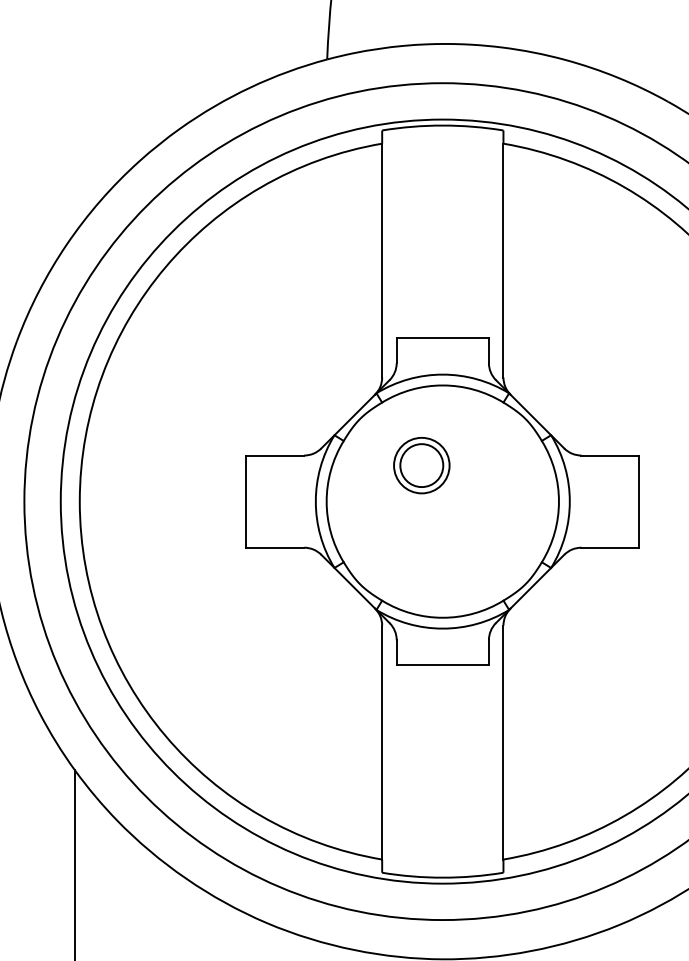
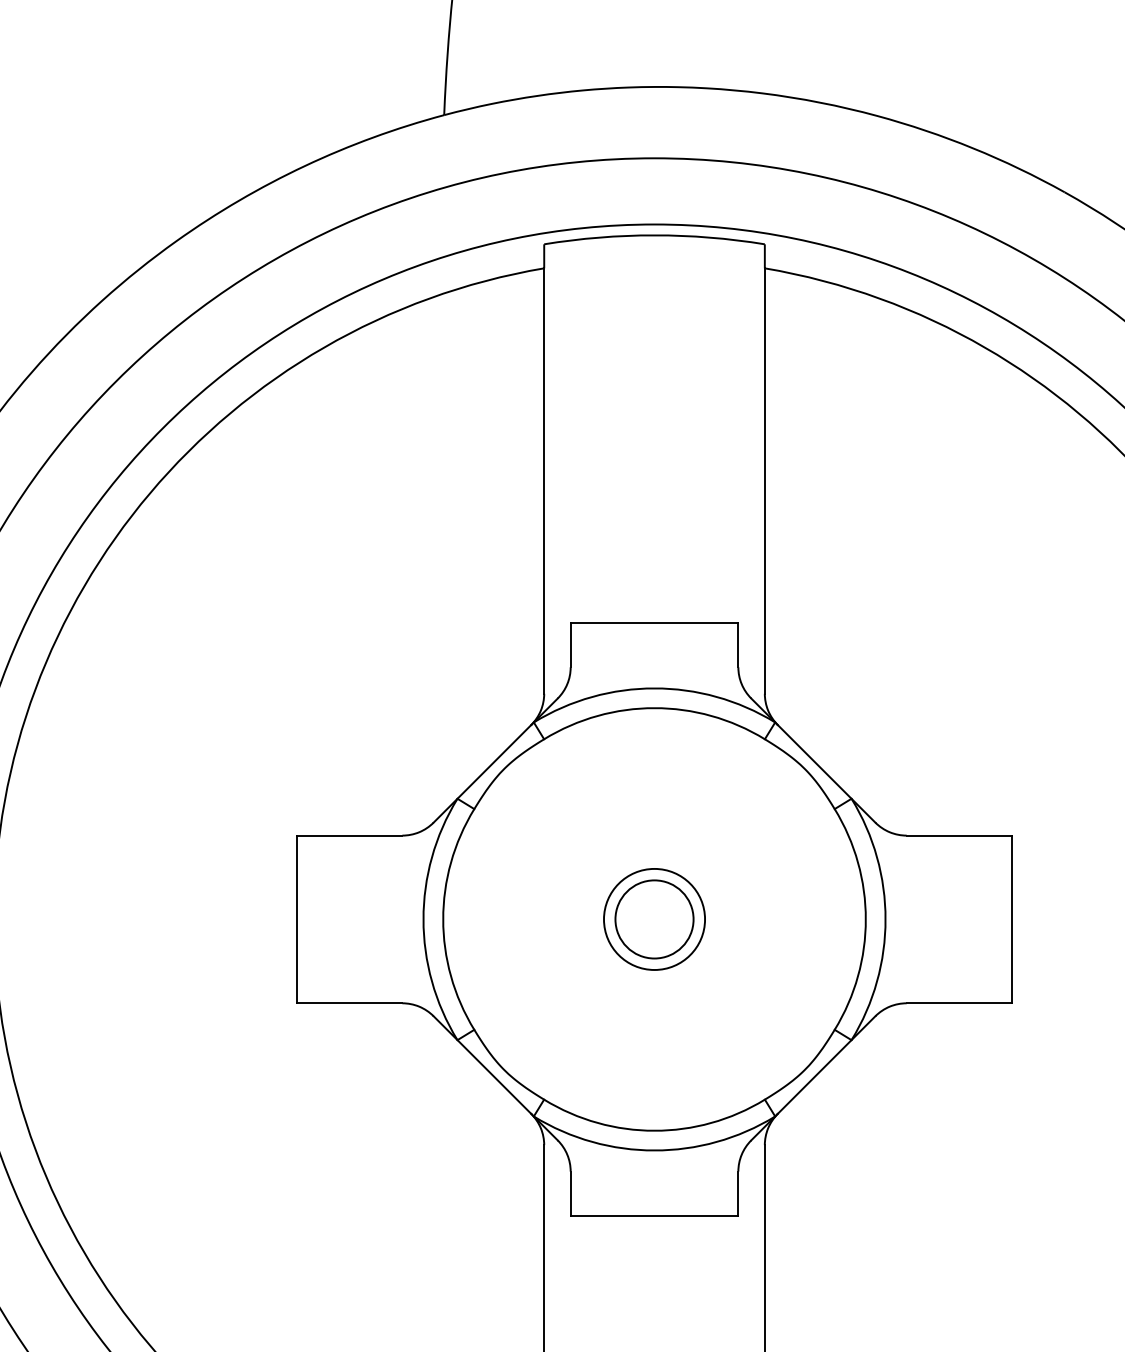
part: (421, 465) -> (653, 919), moved

